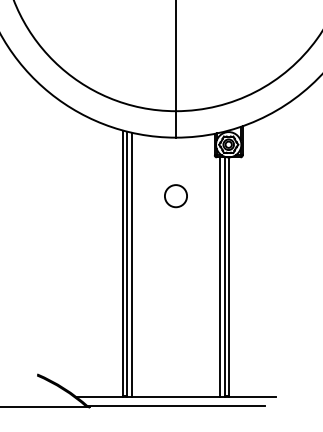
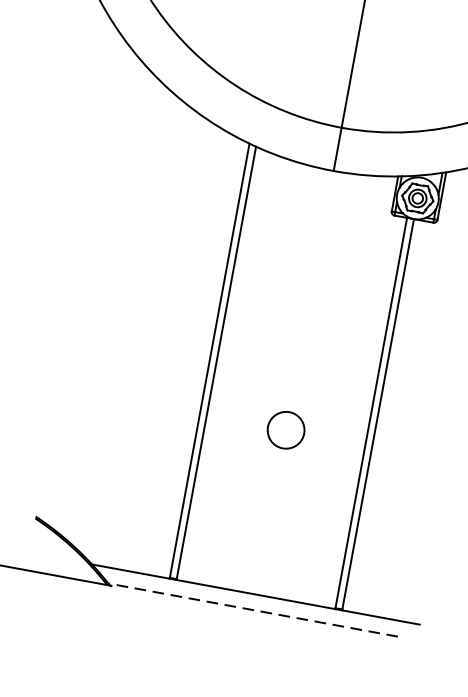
circle: (175, 196) -> (285, 430), moved
line: (131, 264) -> (222, 365), removed
line: (220, 276) -> (364, 411), removed
line: (176, 406) -> (253, 610), solid -> dashed

